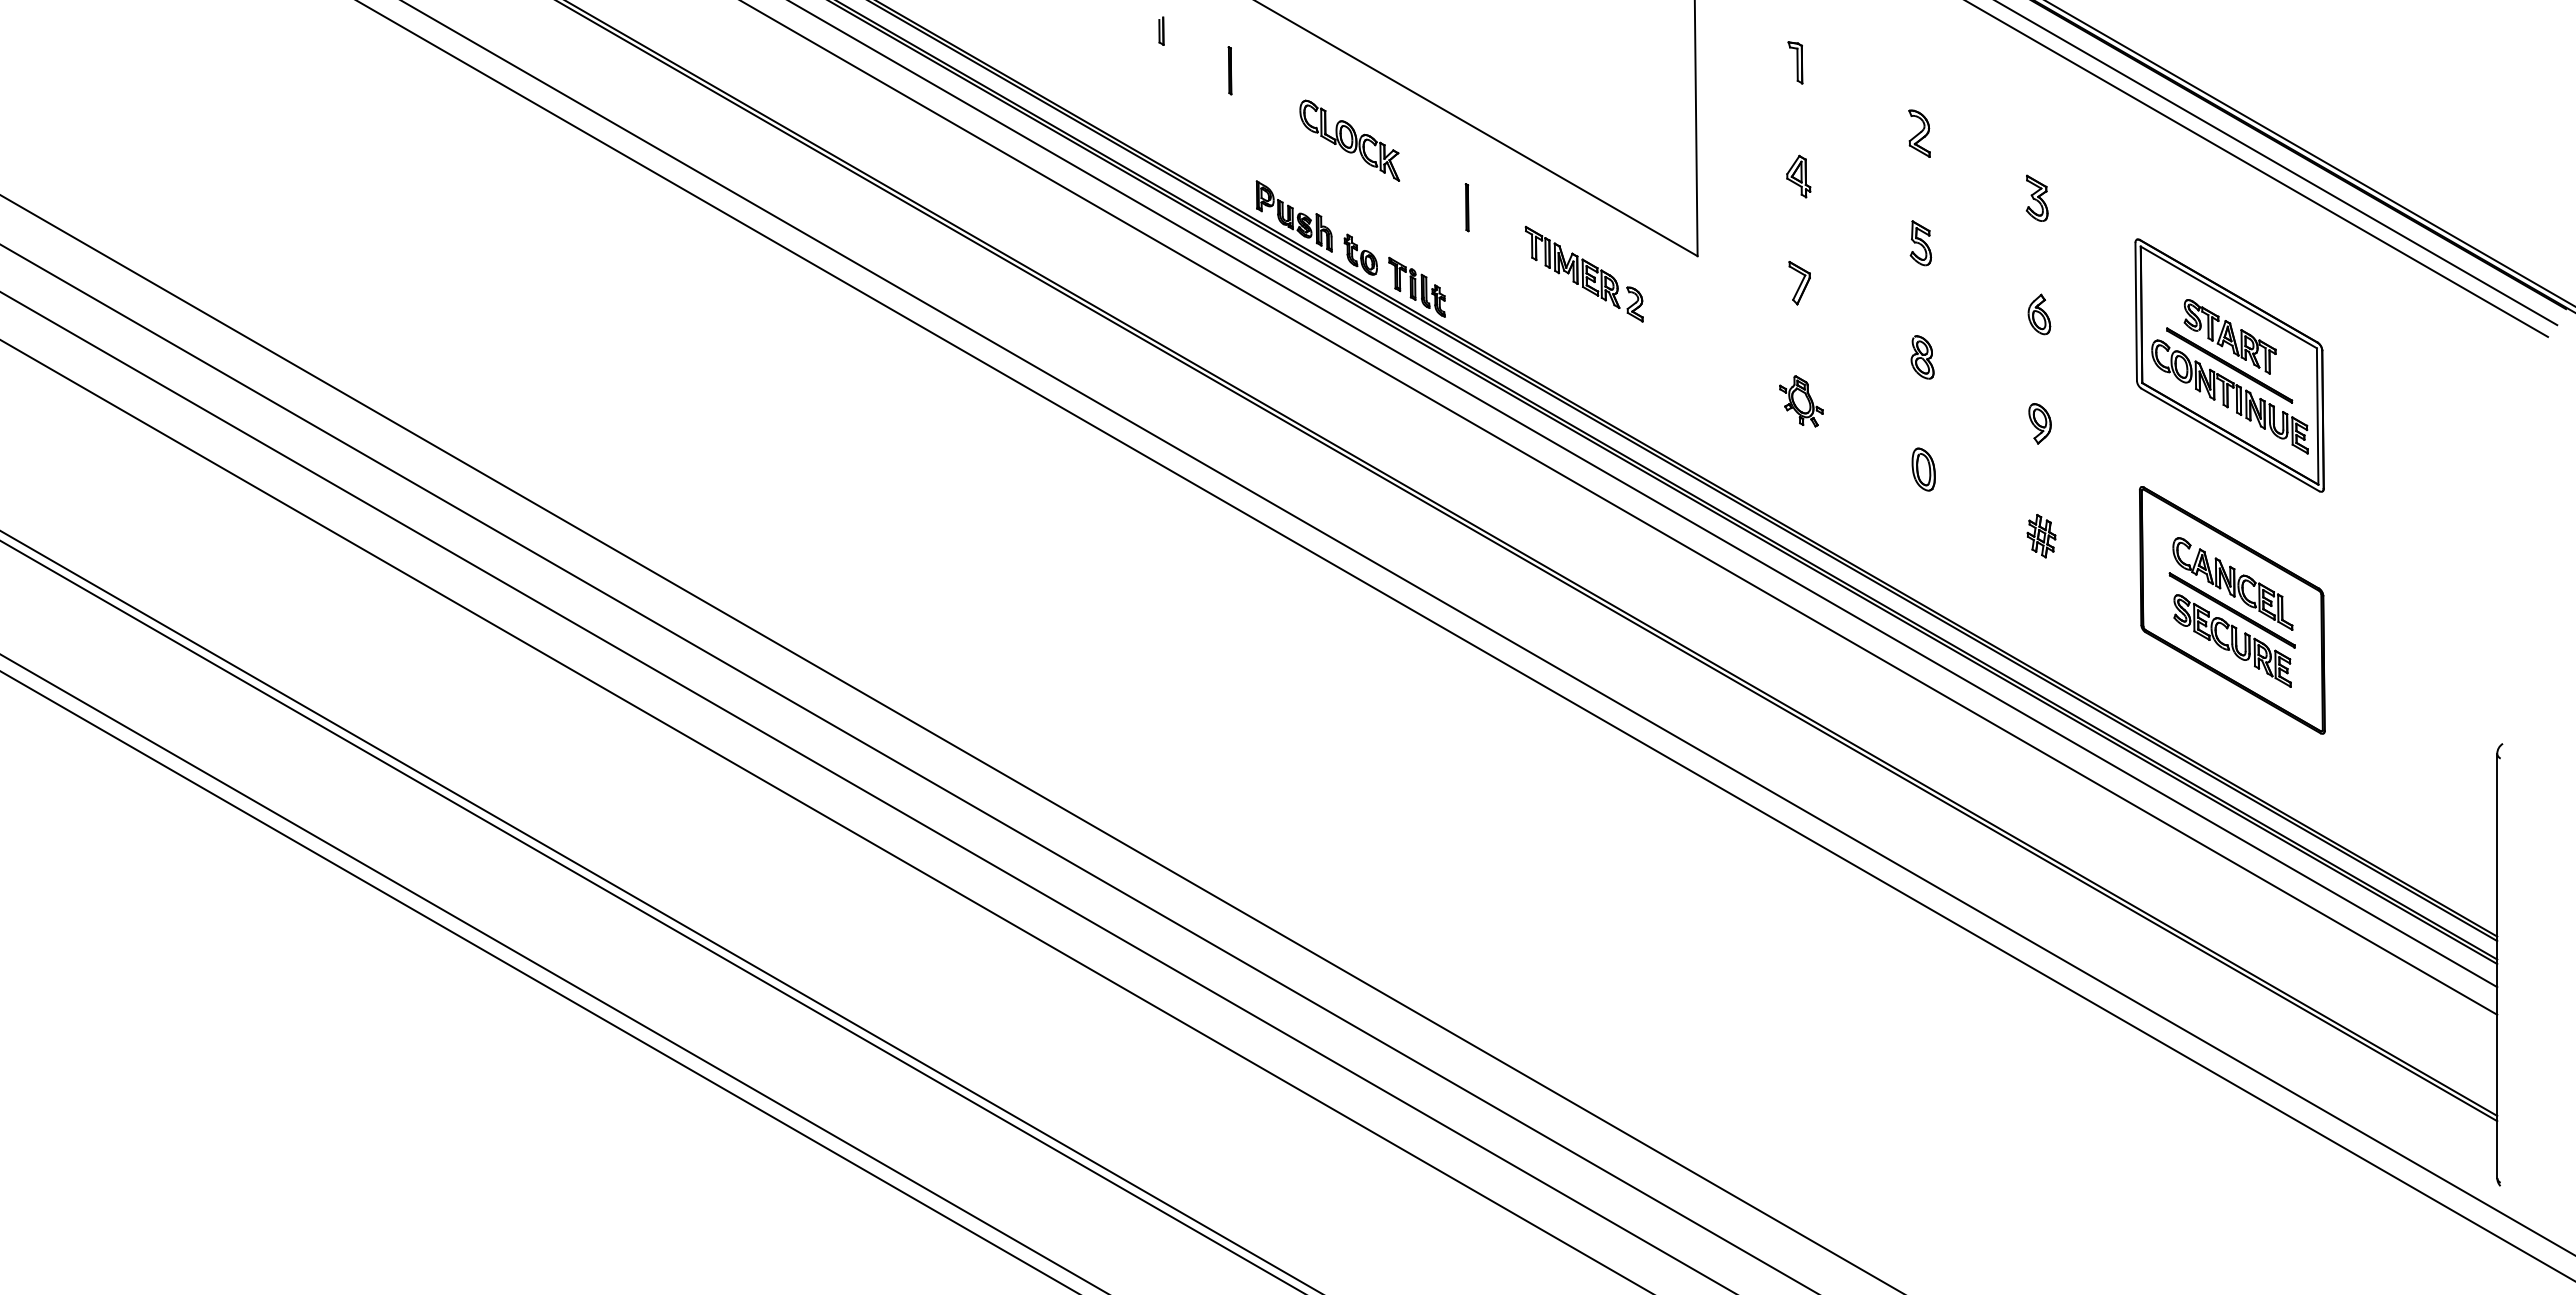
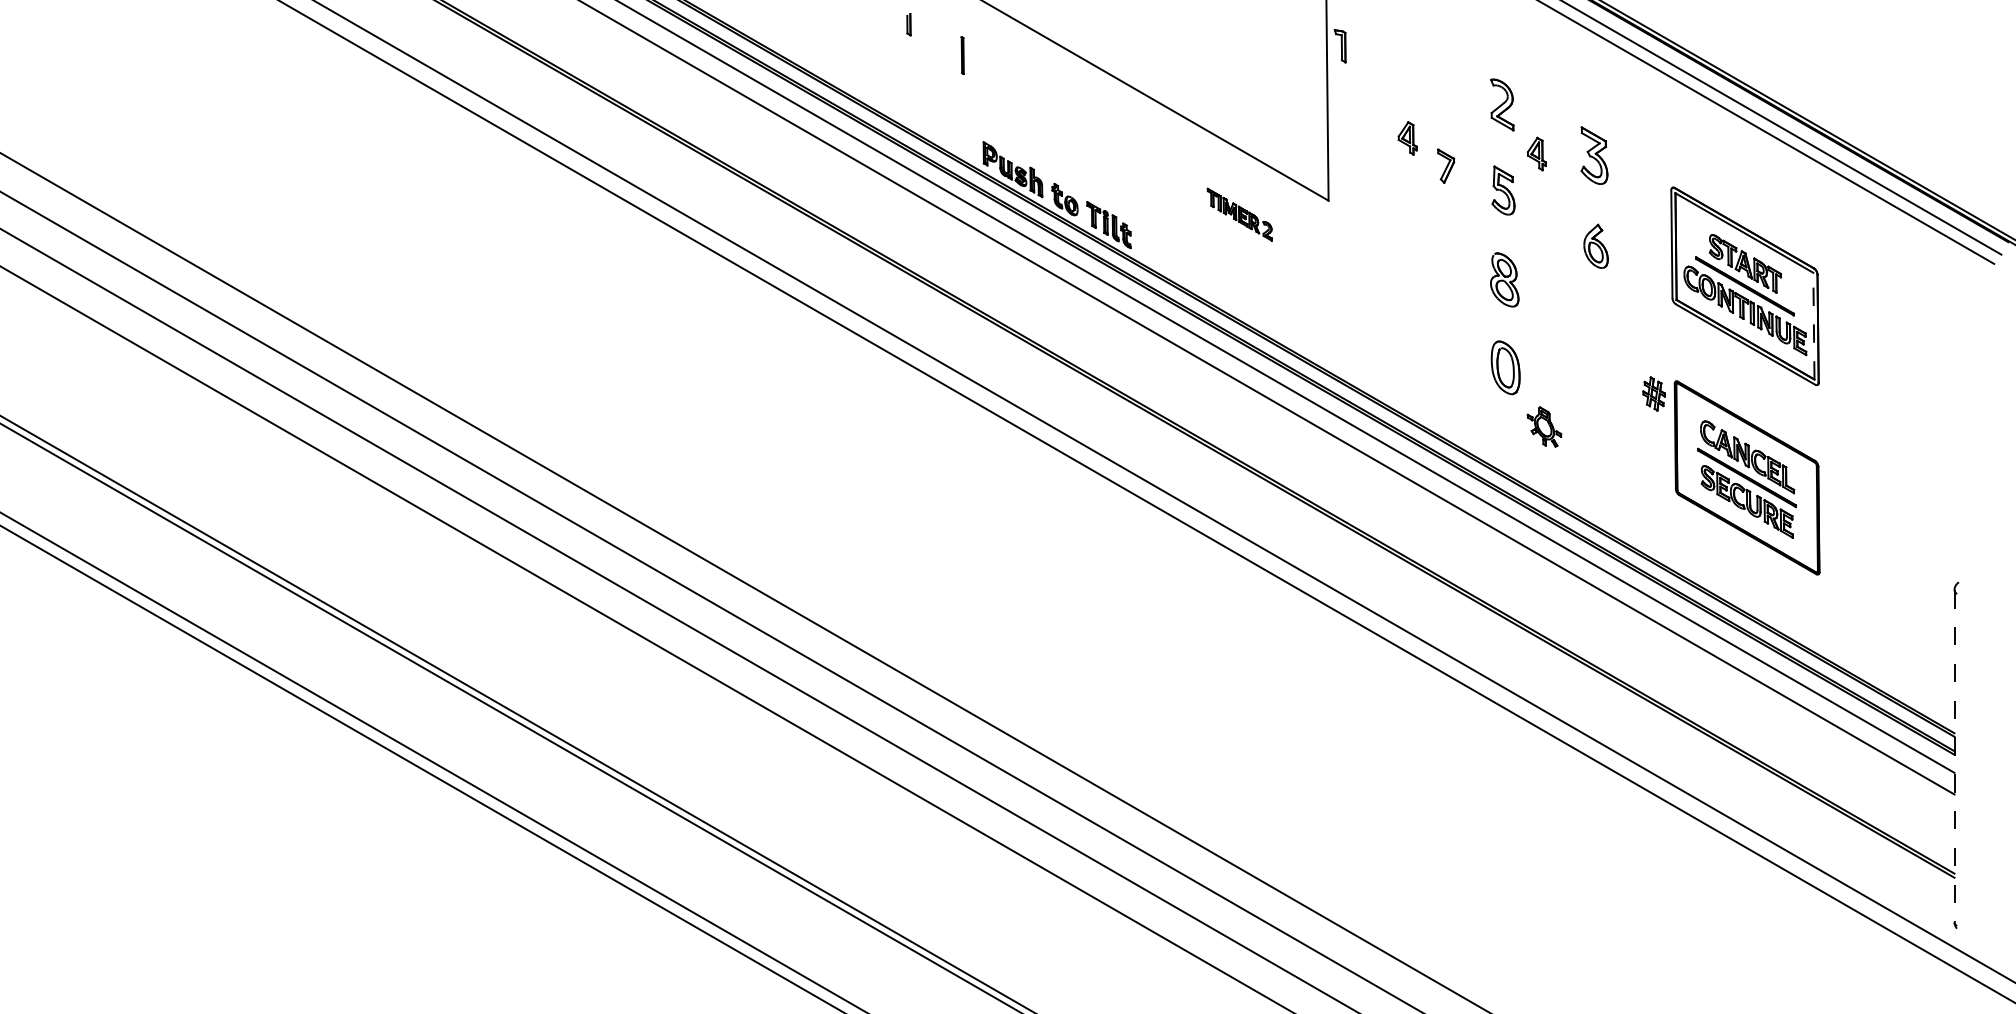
part: (1795, 62) -> (1340, 45), moved
part: (1919, 133) -> (1502, 104), size x1.4
part: (1349, 140) -> (1056, 110), removed
part: (1963, 196) -> (1536, 154), added
part: (2036, 197) -> (1593, 154), size x1.6
part: (1466, 207) -> (1147, 162), removed
part: (1920, 243) -> (1503, 190), size x1.4
part: (1583, 273) -> (1239, 214), size x0.7
part: (1799, 283) -> (1445, 166), moved
part: (2039, 314) -> (1596, 246), size x1.4
part: (1922, 357) -> (1504, 280), size x1.6
part: (1801, 401) -> (1544, 427), moved
line: (2317, 416) -> (1813, 326), solid -> dashed
part: (2039, 423) -> (1596, 331), removed
part: (1923, 469) -> (1505, 367), size x1.6
part: (2041, 536) -> (1654, 394), moved
line: (2497, 966) -> (1954, 756), solid -> dashed

